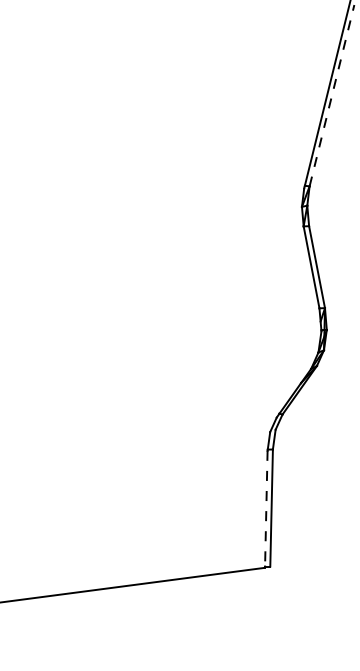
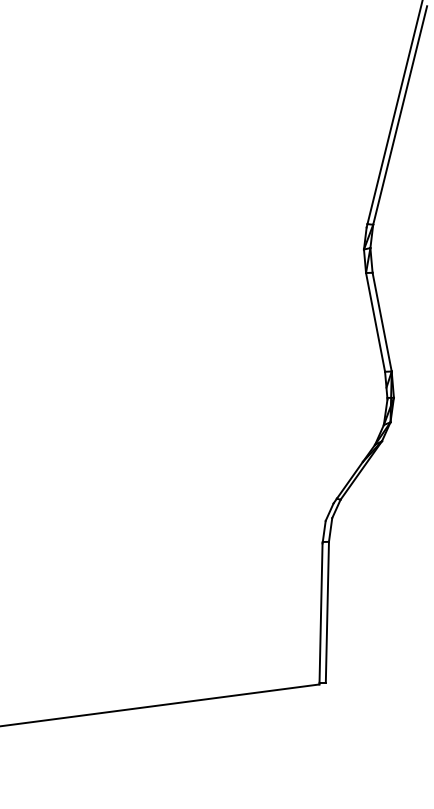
line: (332, 95) -> (400, 115), dashed -> solid
line: (266, 508) -> (321, 613), dashed -> solid

